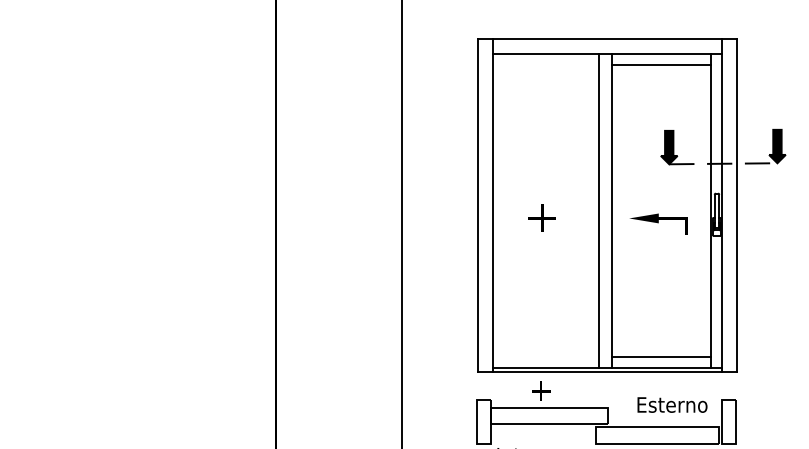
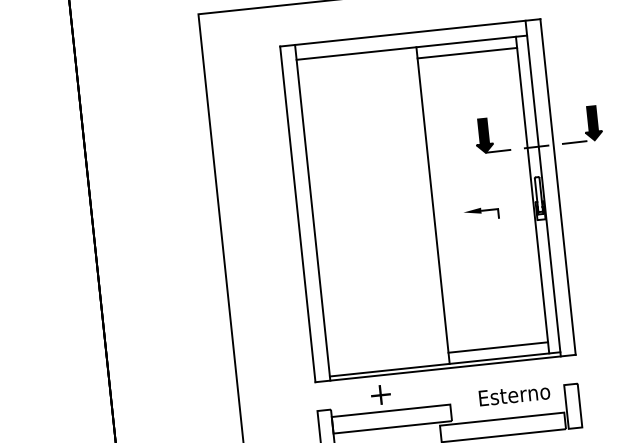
line: (598, 210) -> (419, 206), removed
part: (541, 217) -> (362, 219), removed
part: (658, 223) -> (481, 213), size x0.6

